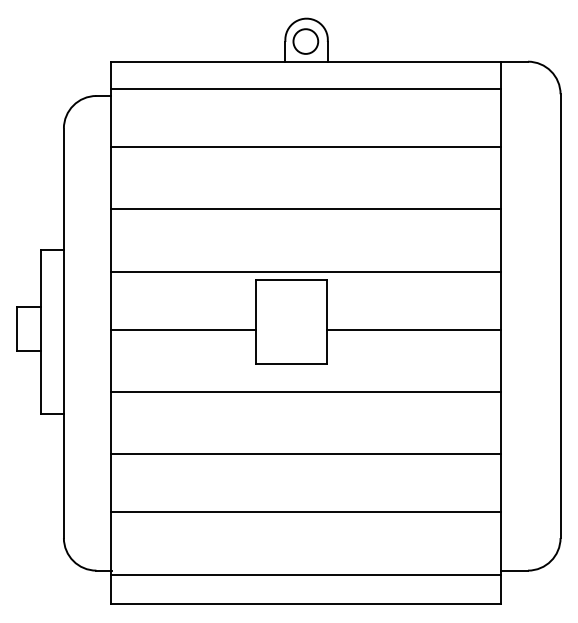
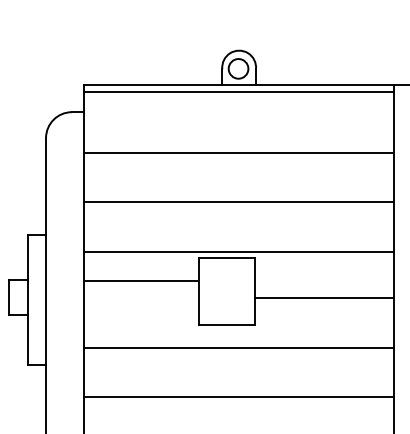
line: (305, 89) -> (238, 91), moved
line: (183, 329) -> (141, 280), moved

